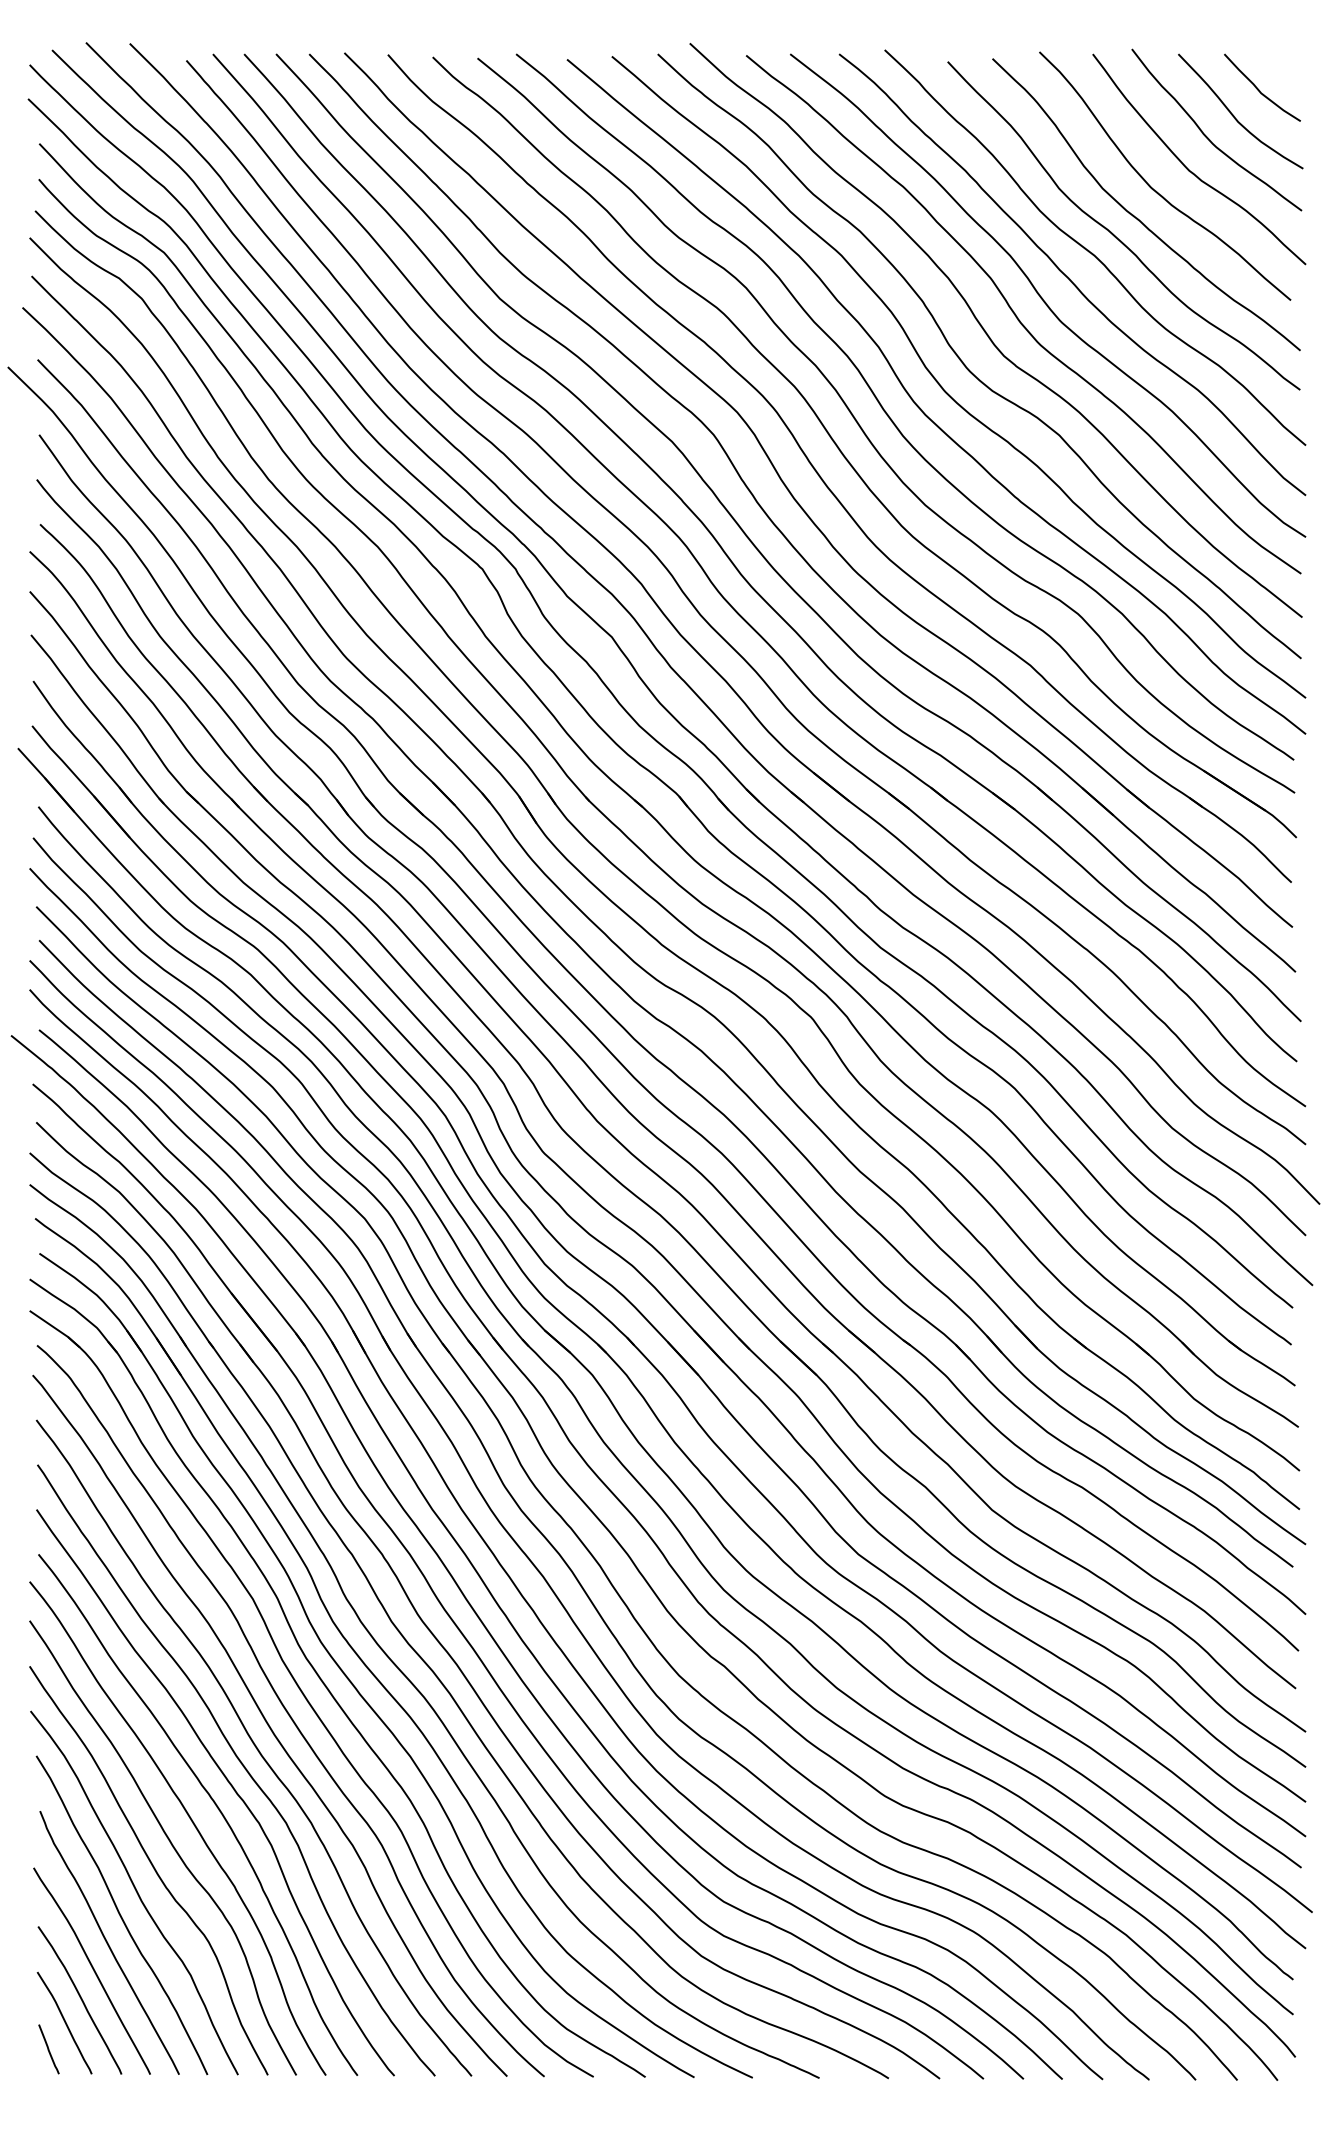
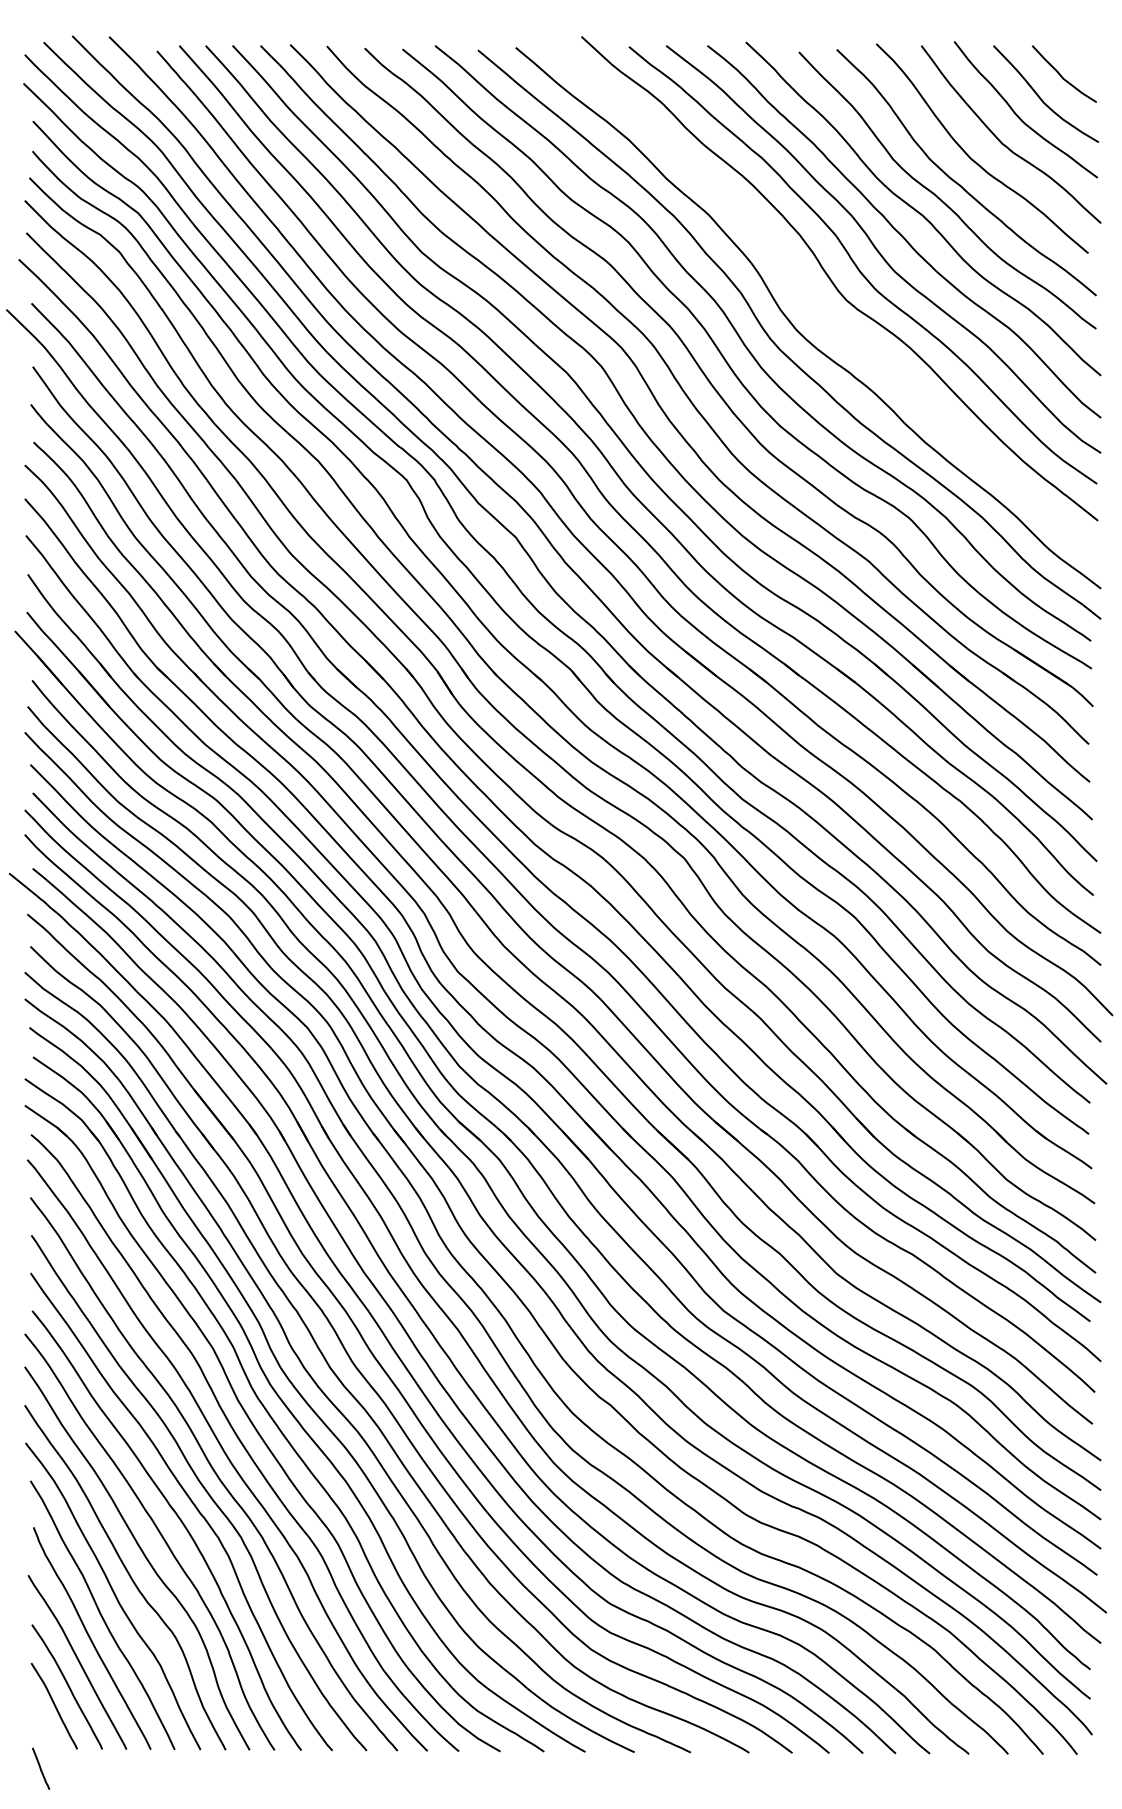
curve: (965, 364) -> (813, 307), removed
line: (48, 2049) -> (40, 1768), moved

